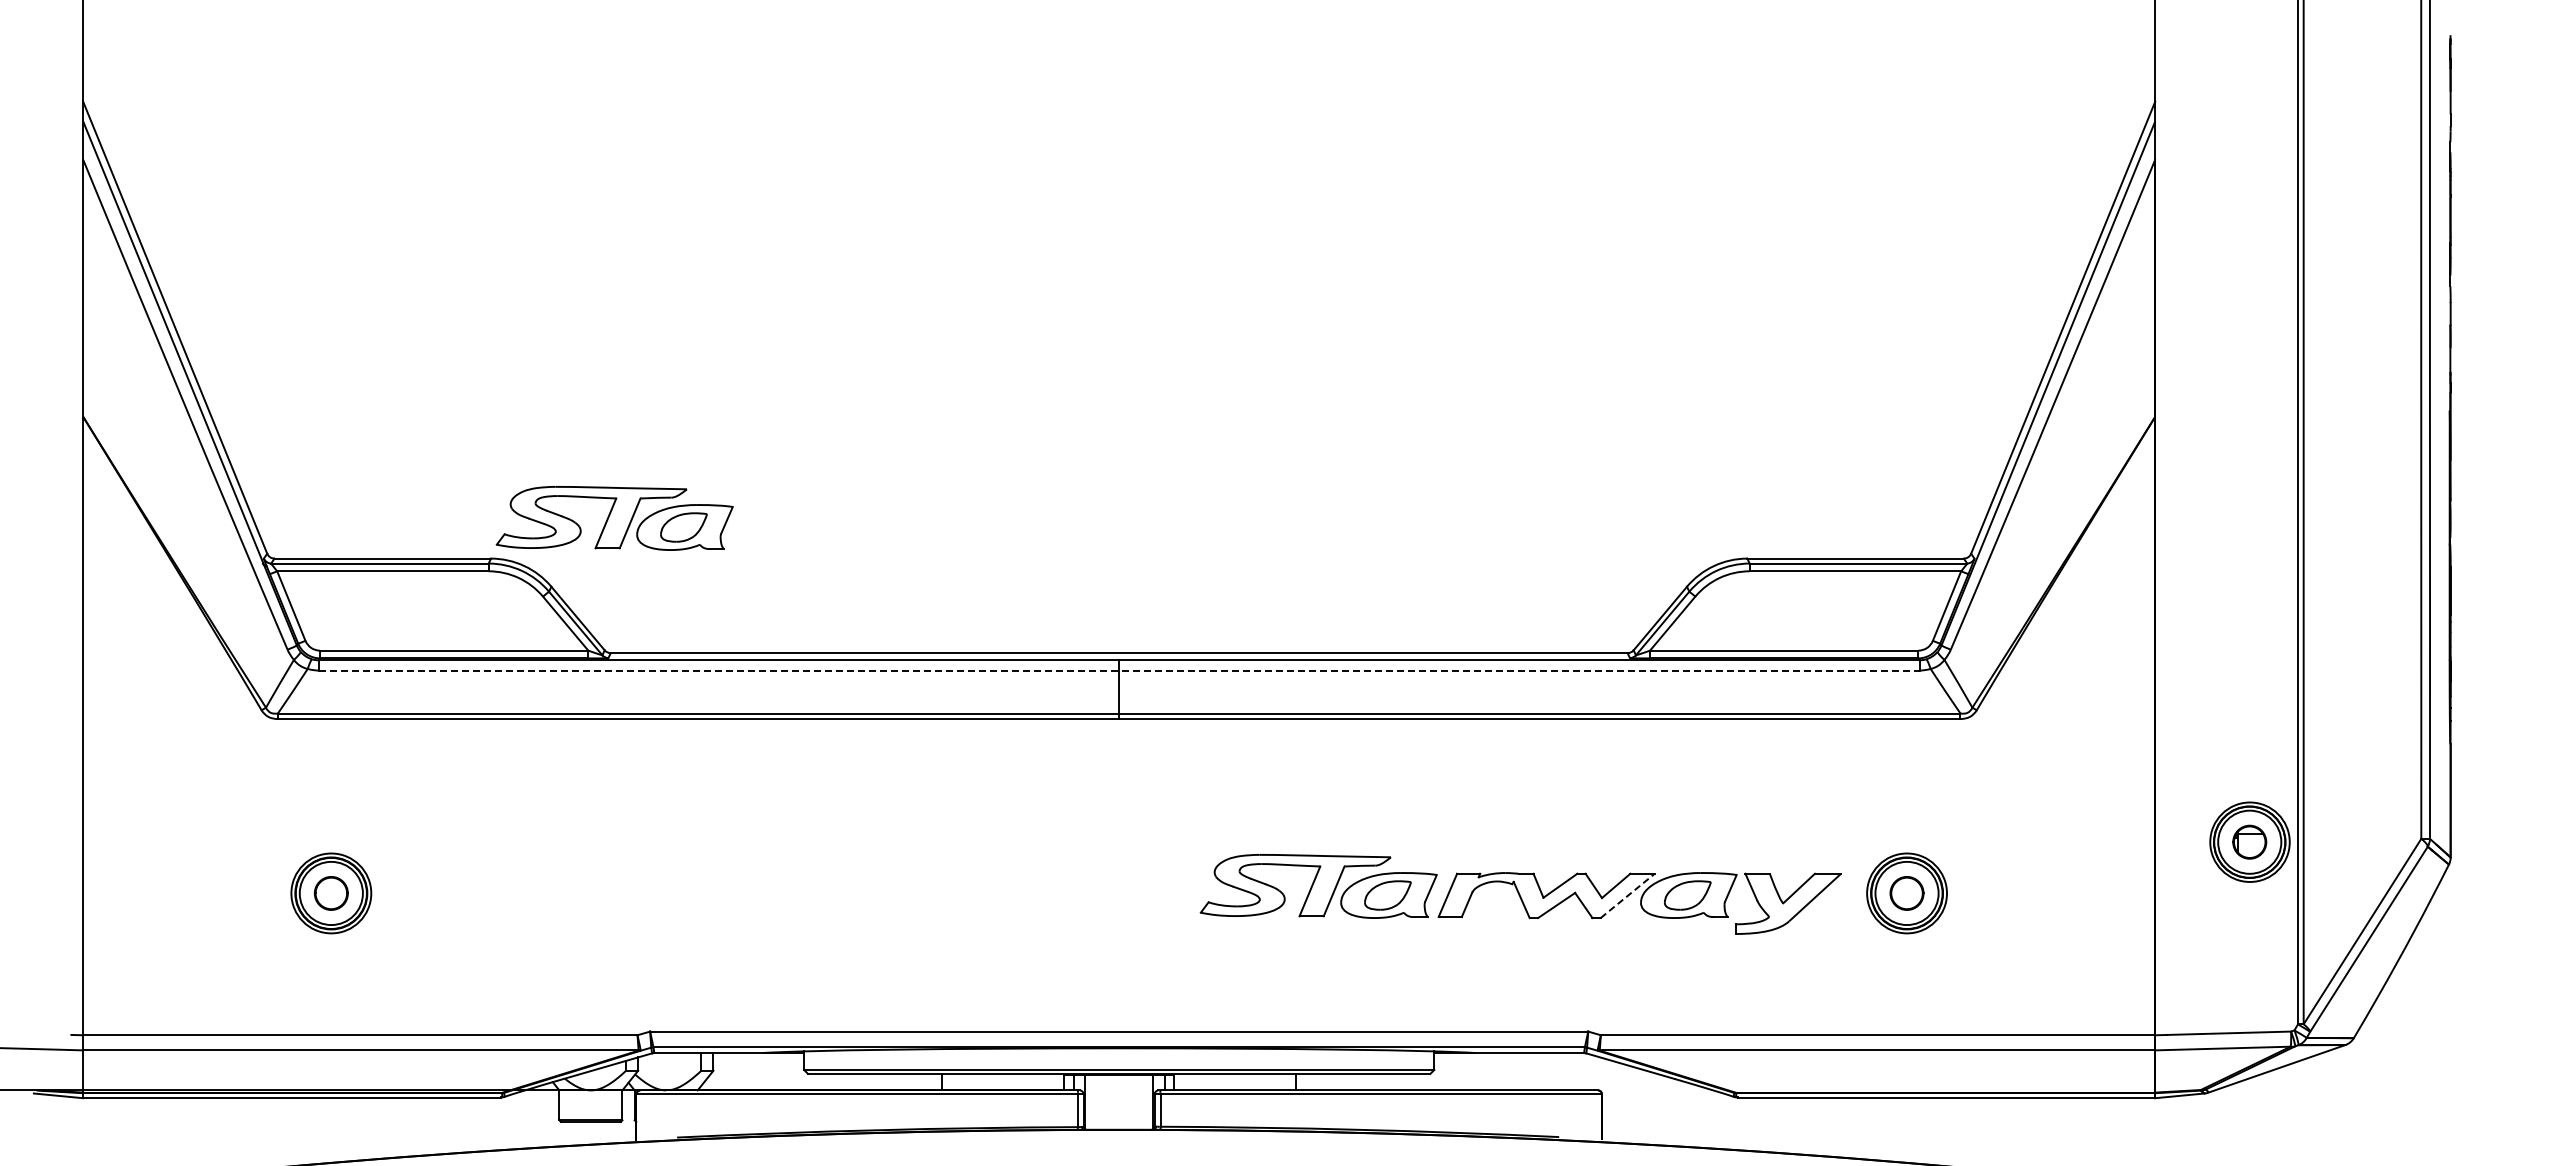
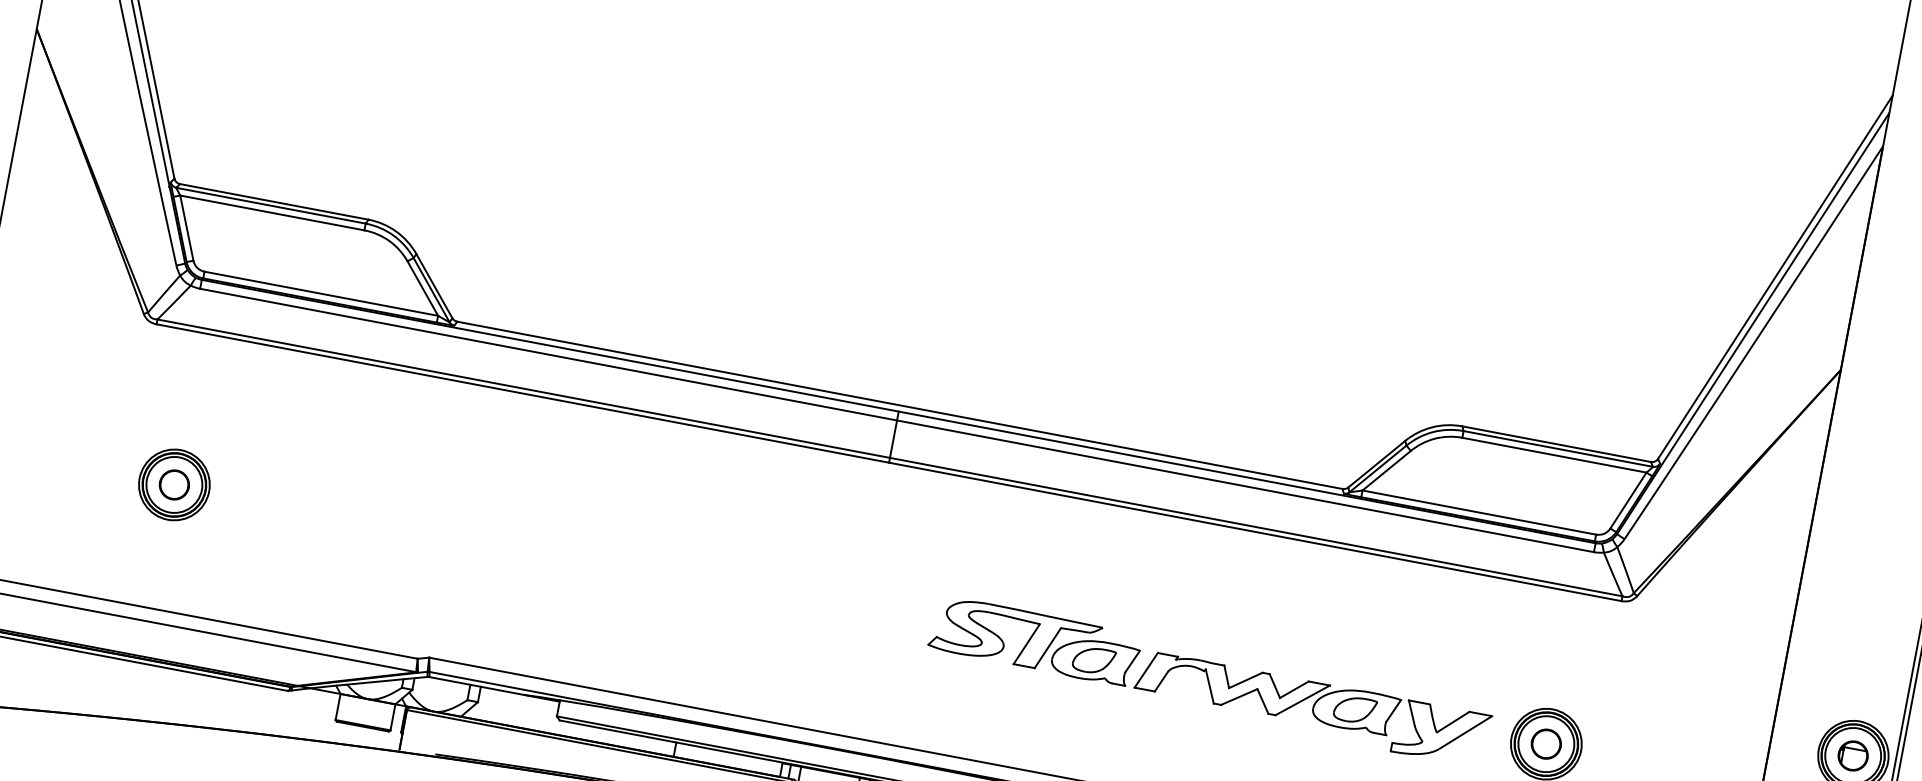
part: (614, 518) -> (482, 205), removed
line: (1119, 670) -> (897, 420), dashed -> solid
line: (1627, 895) -> (1302, 699), dashed -> solid

